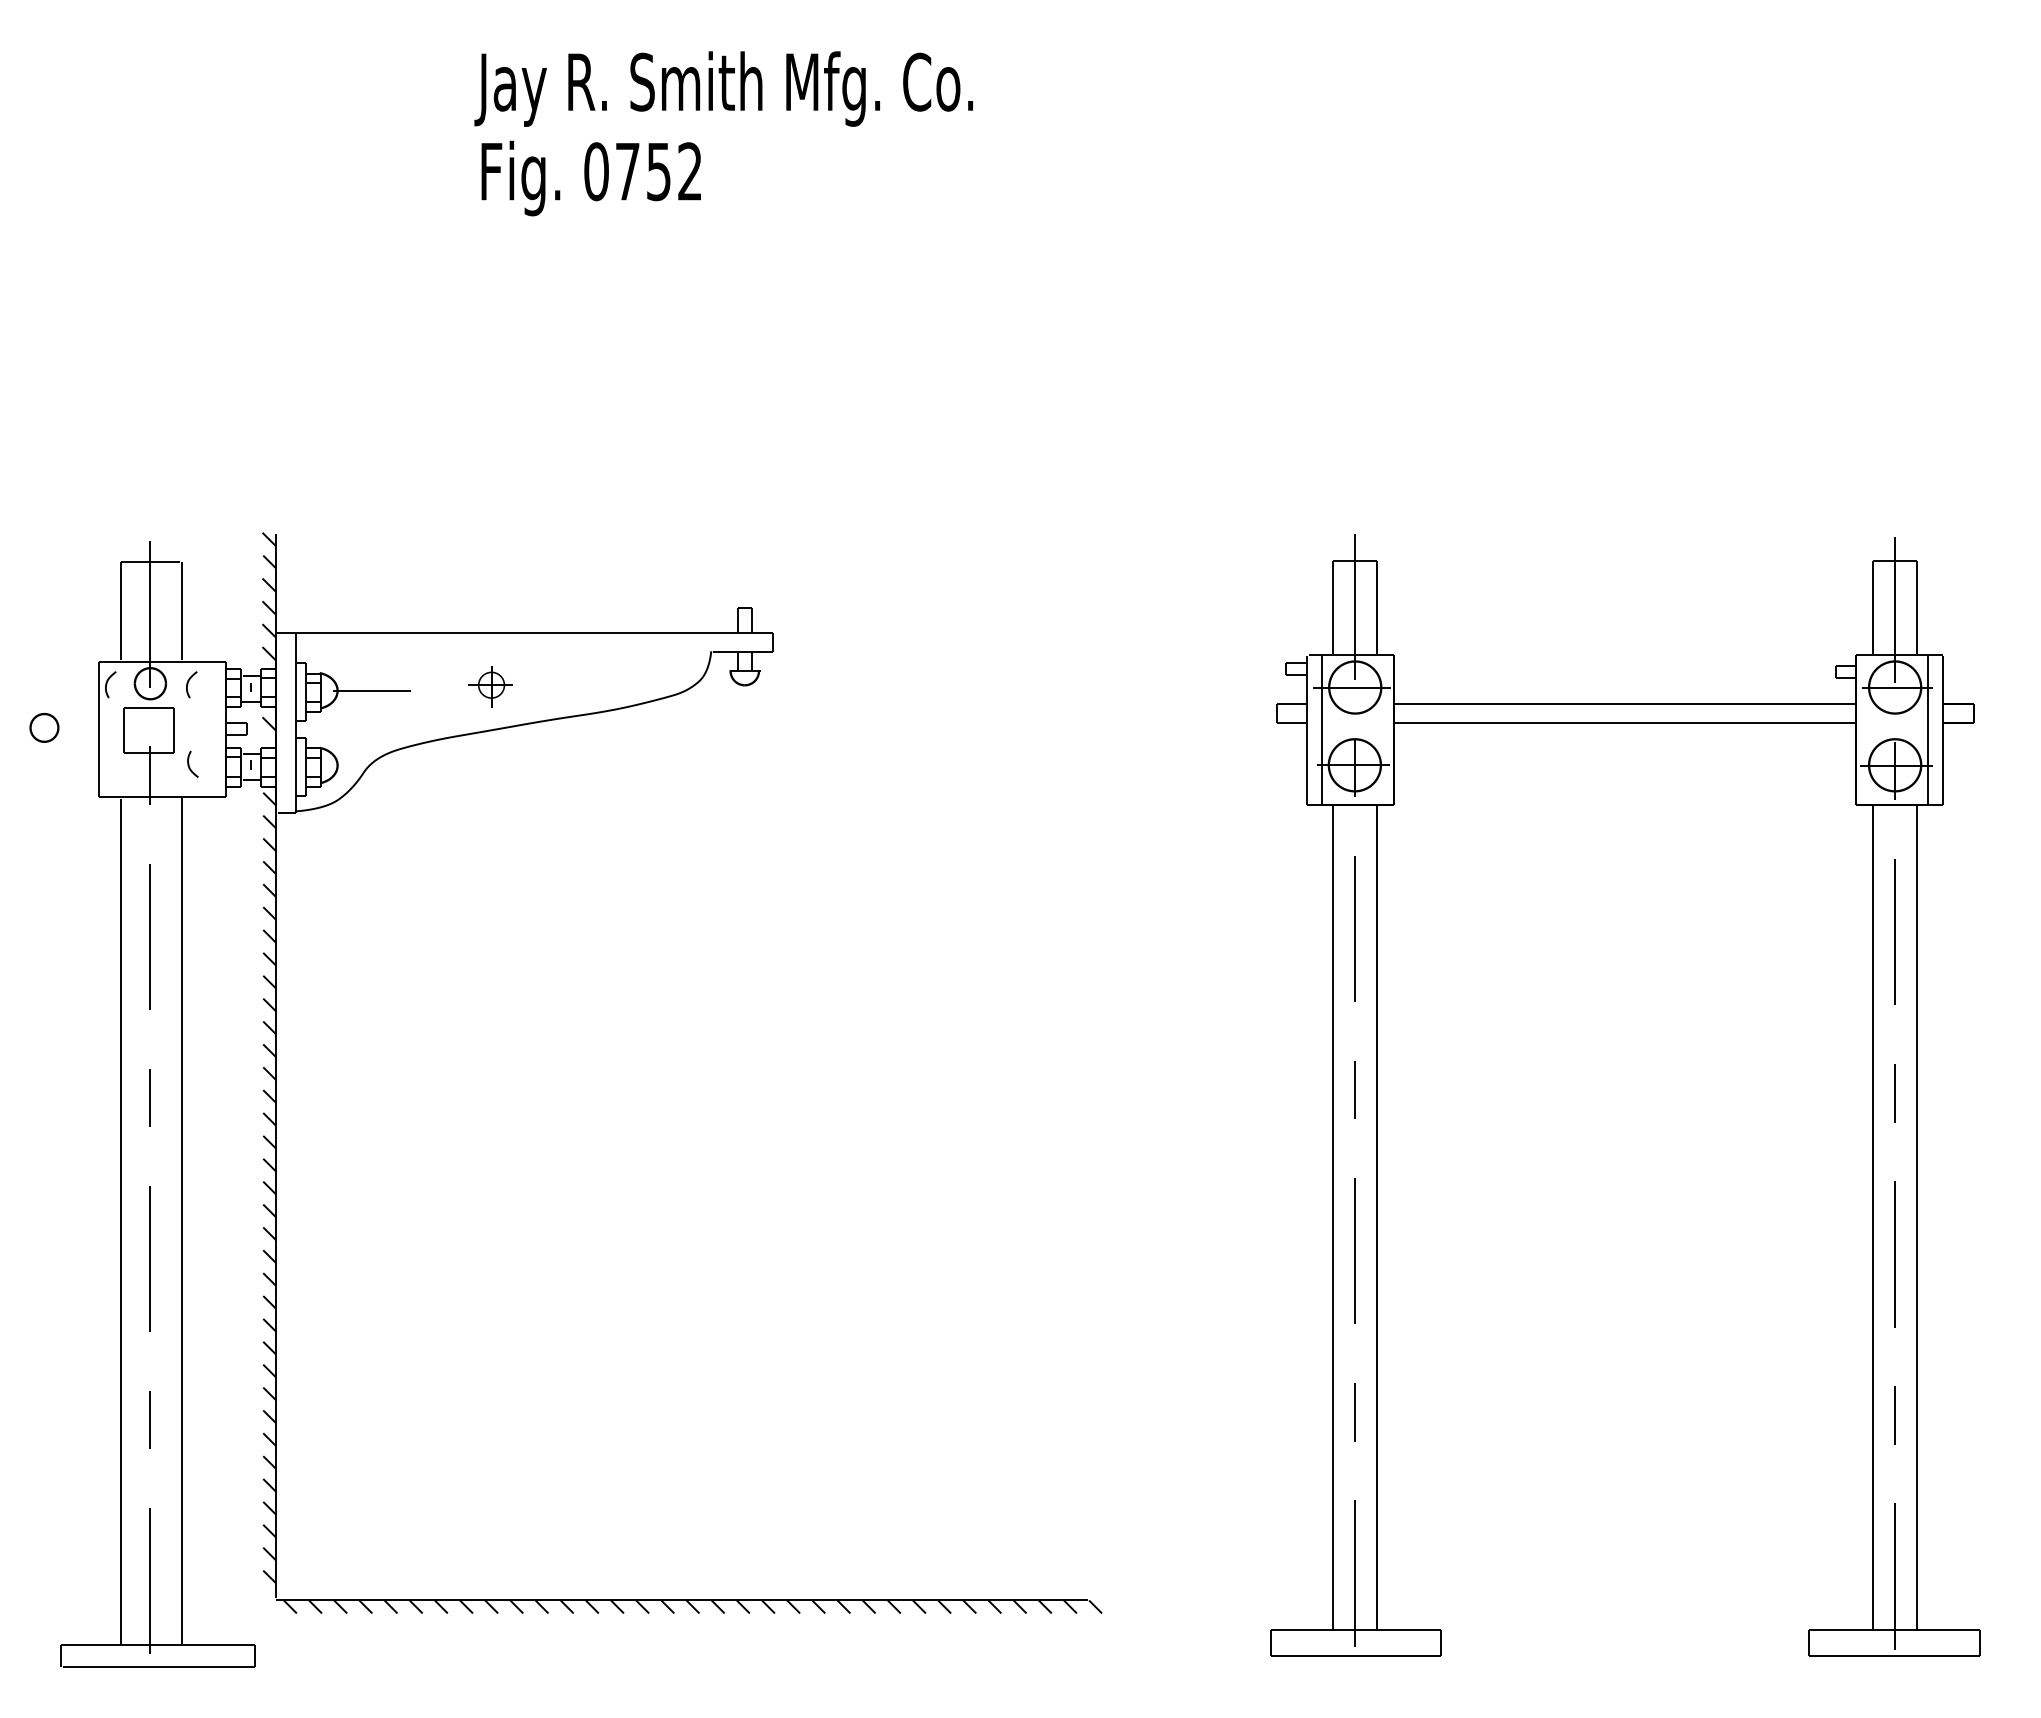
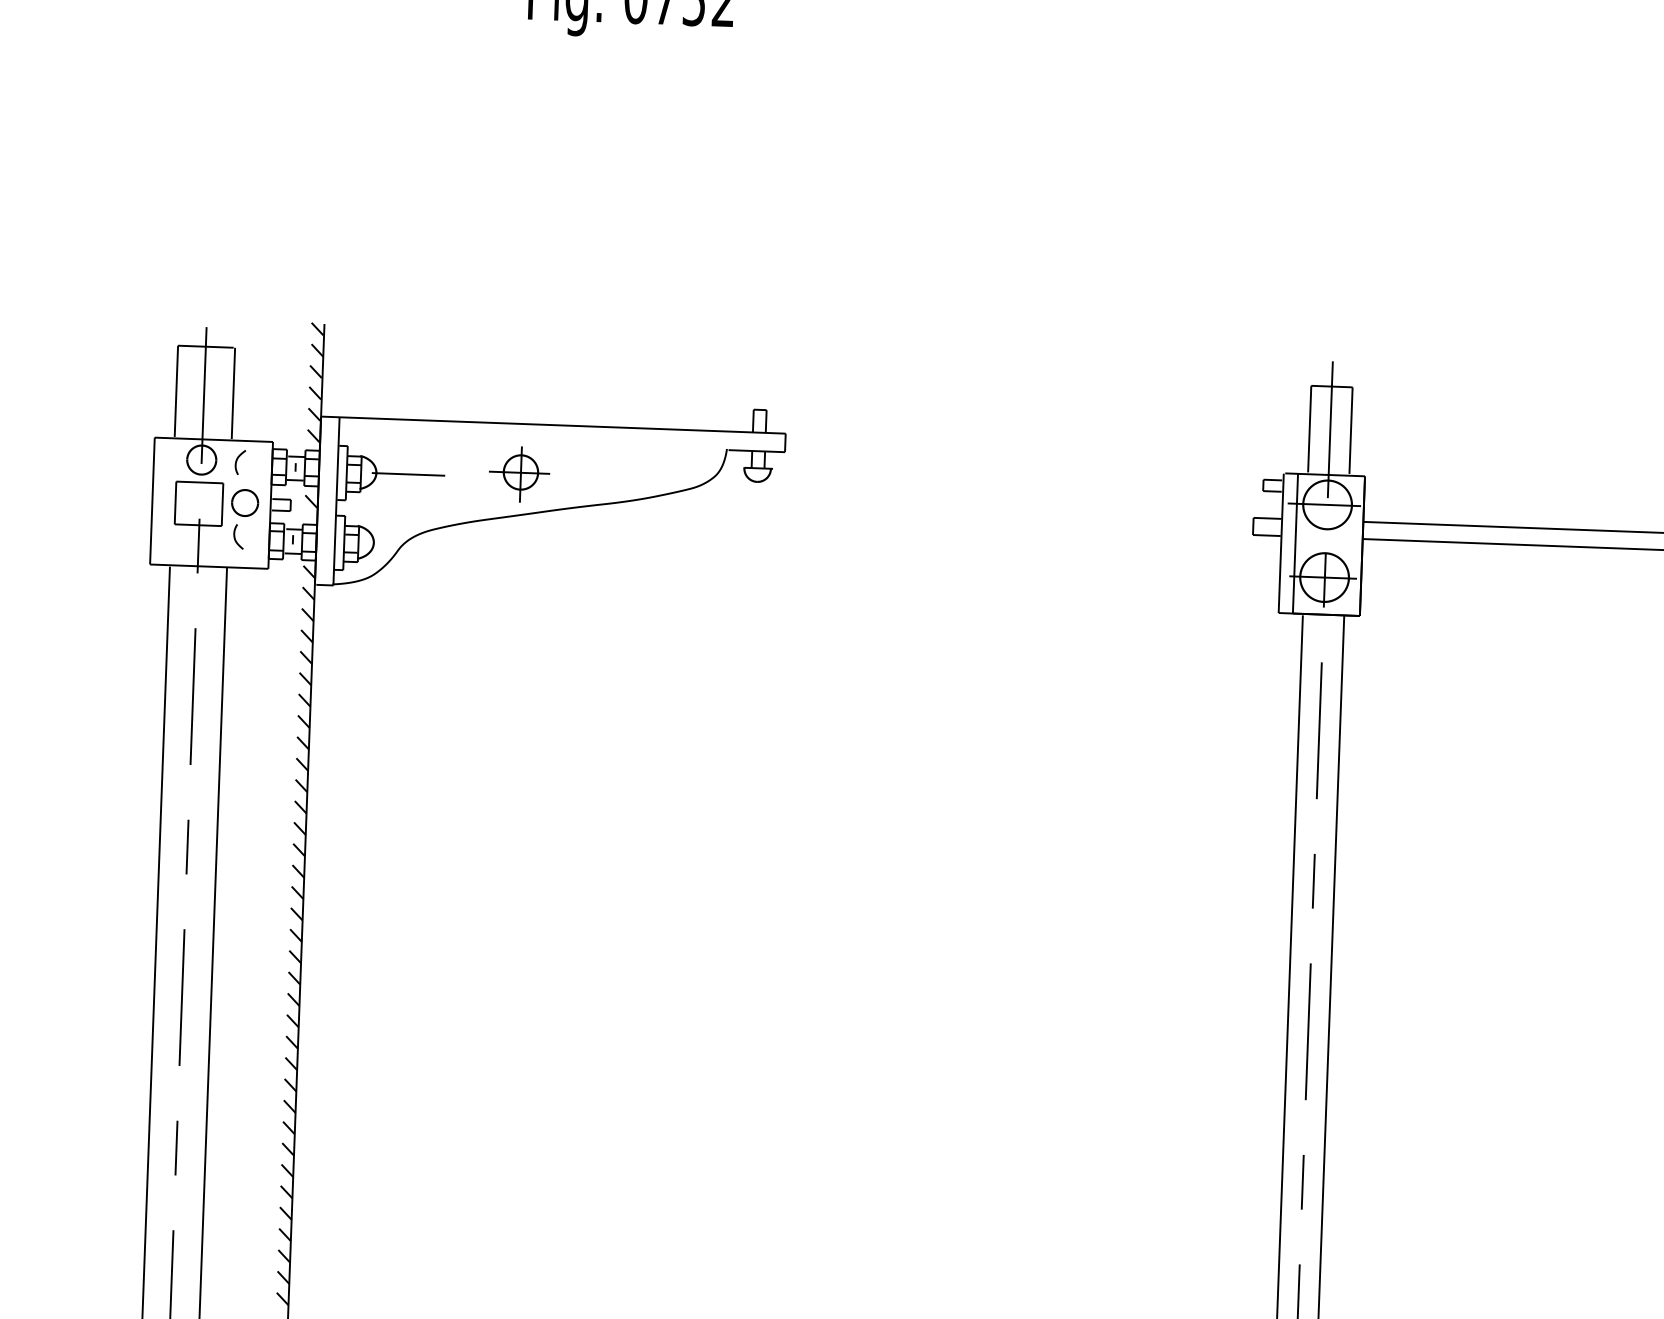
curve: (107, 684) -> (161, 459), removed
part: (490, 686) -> (519, 474), size x1.43
part: (44, 727) -> (245, 502), moved

